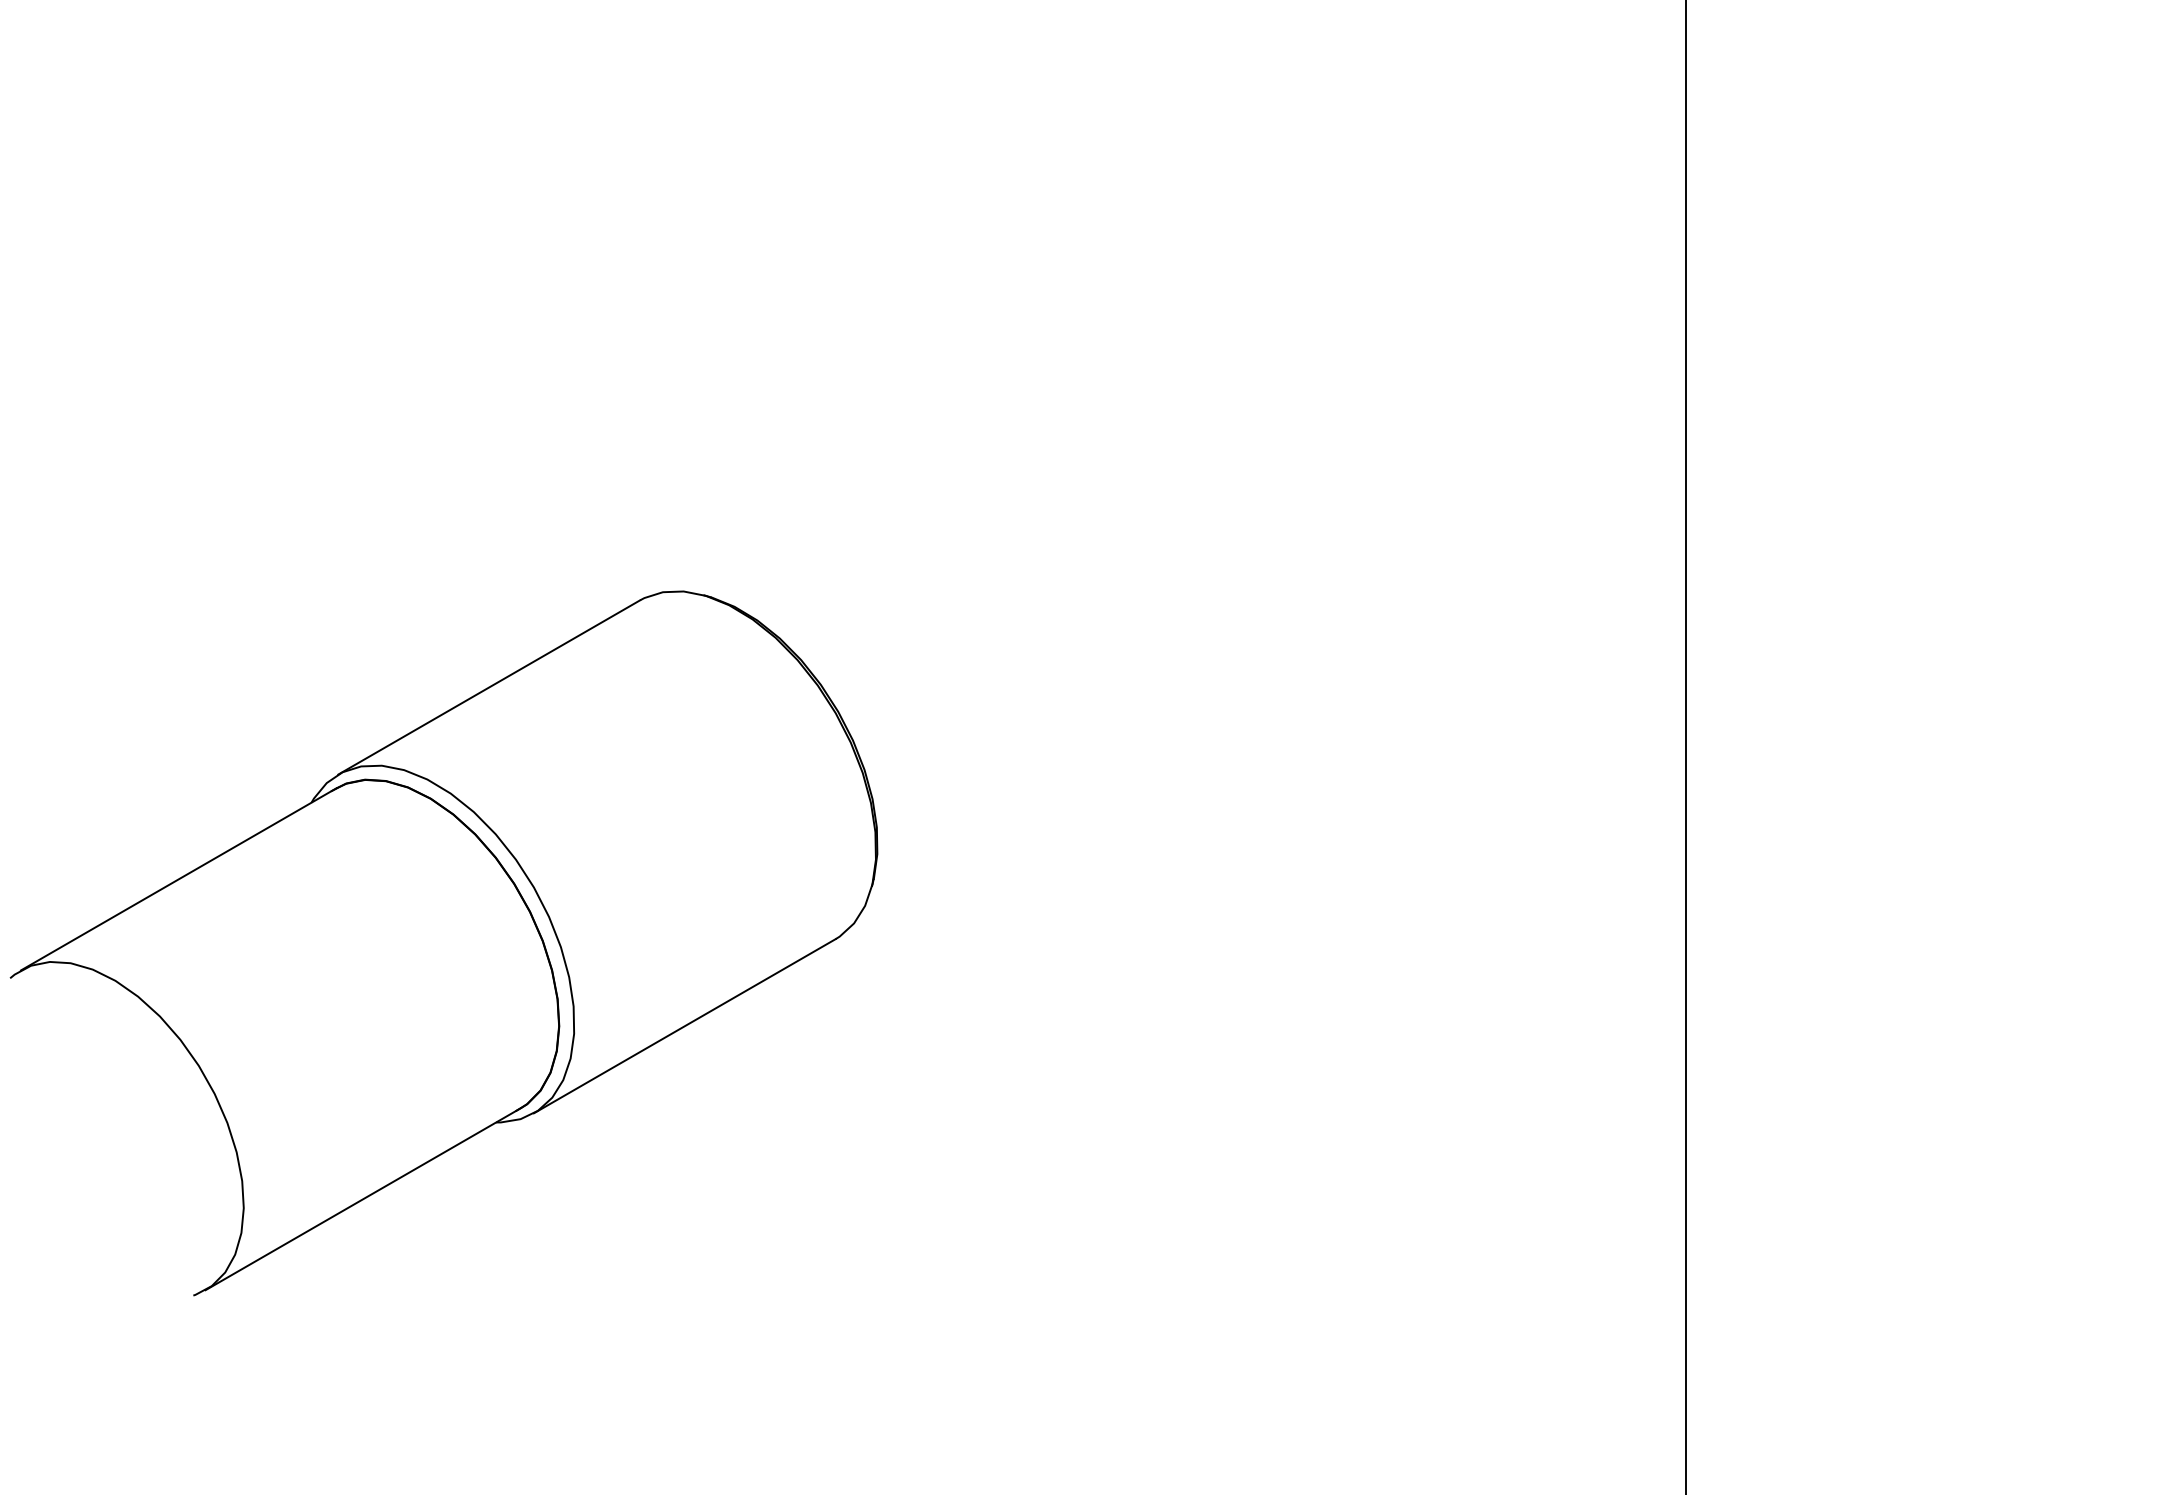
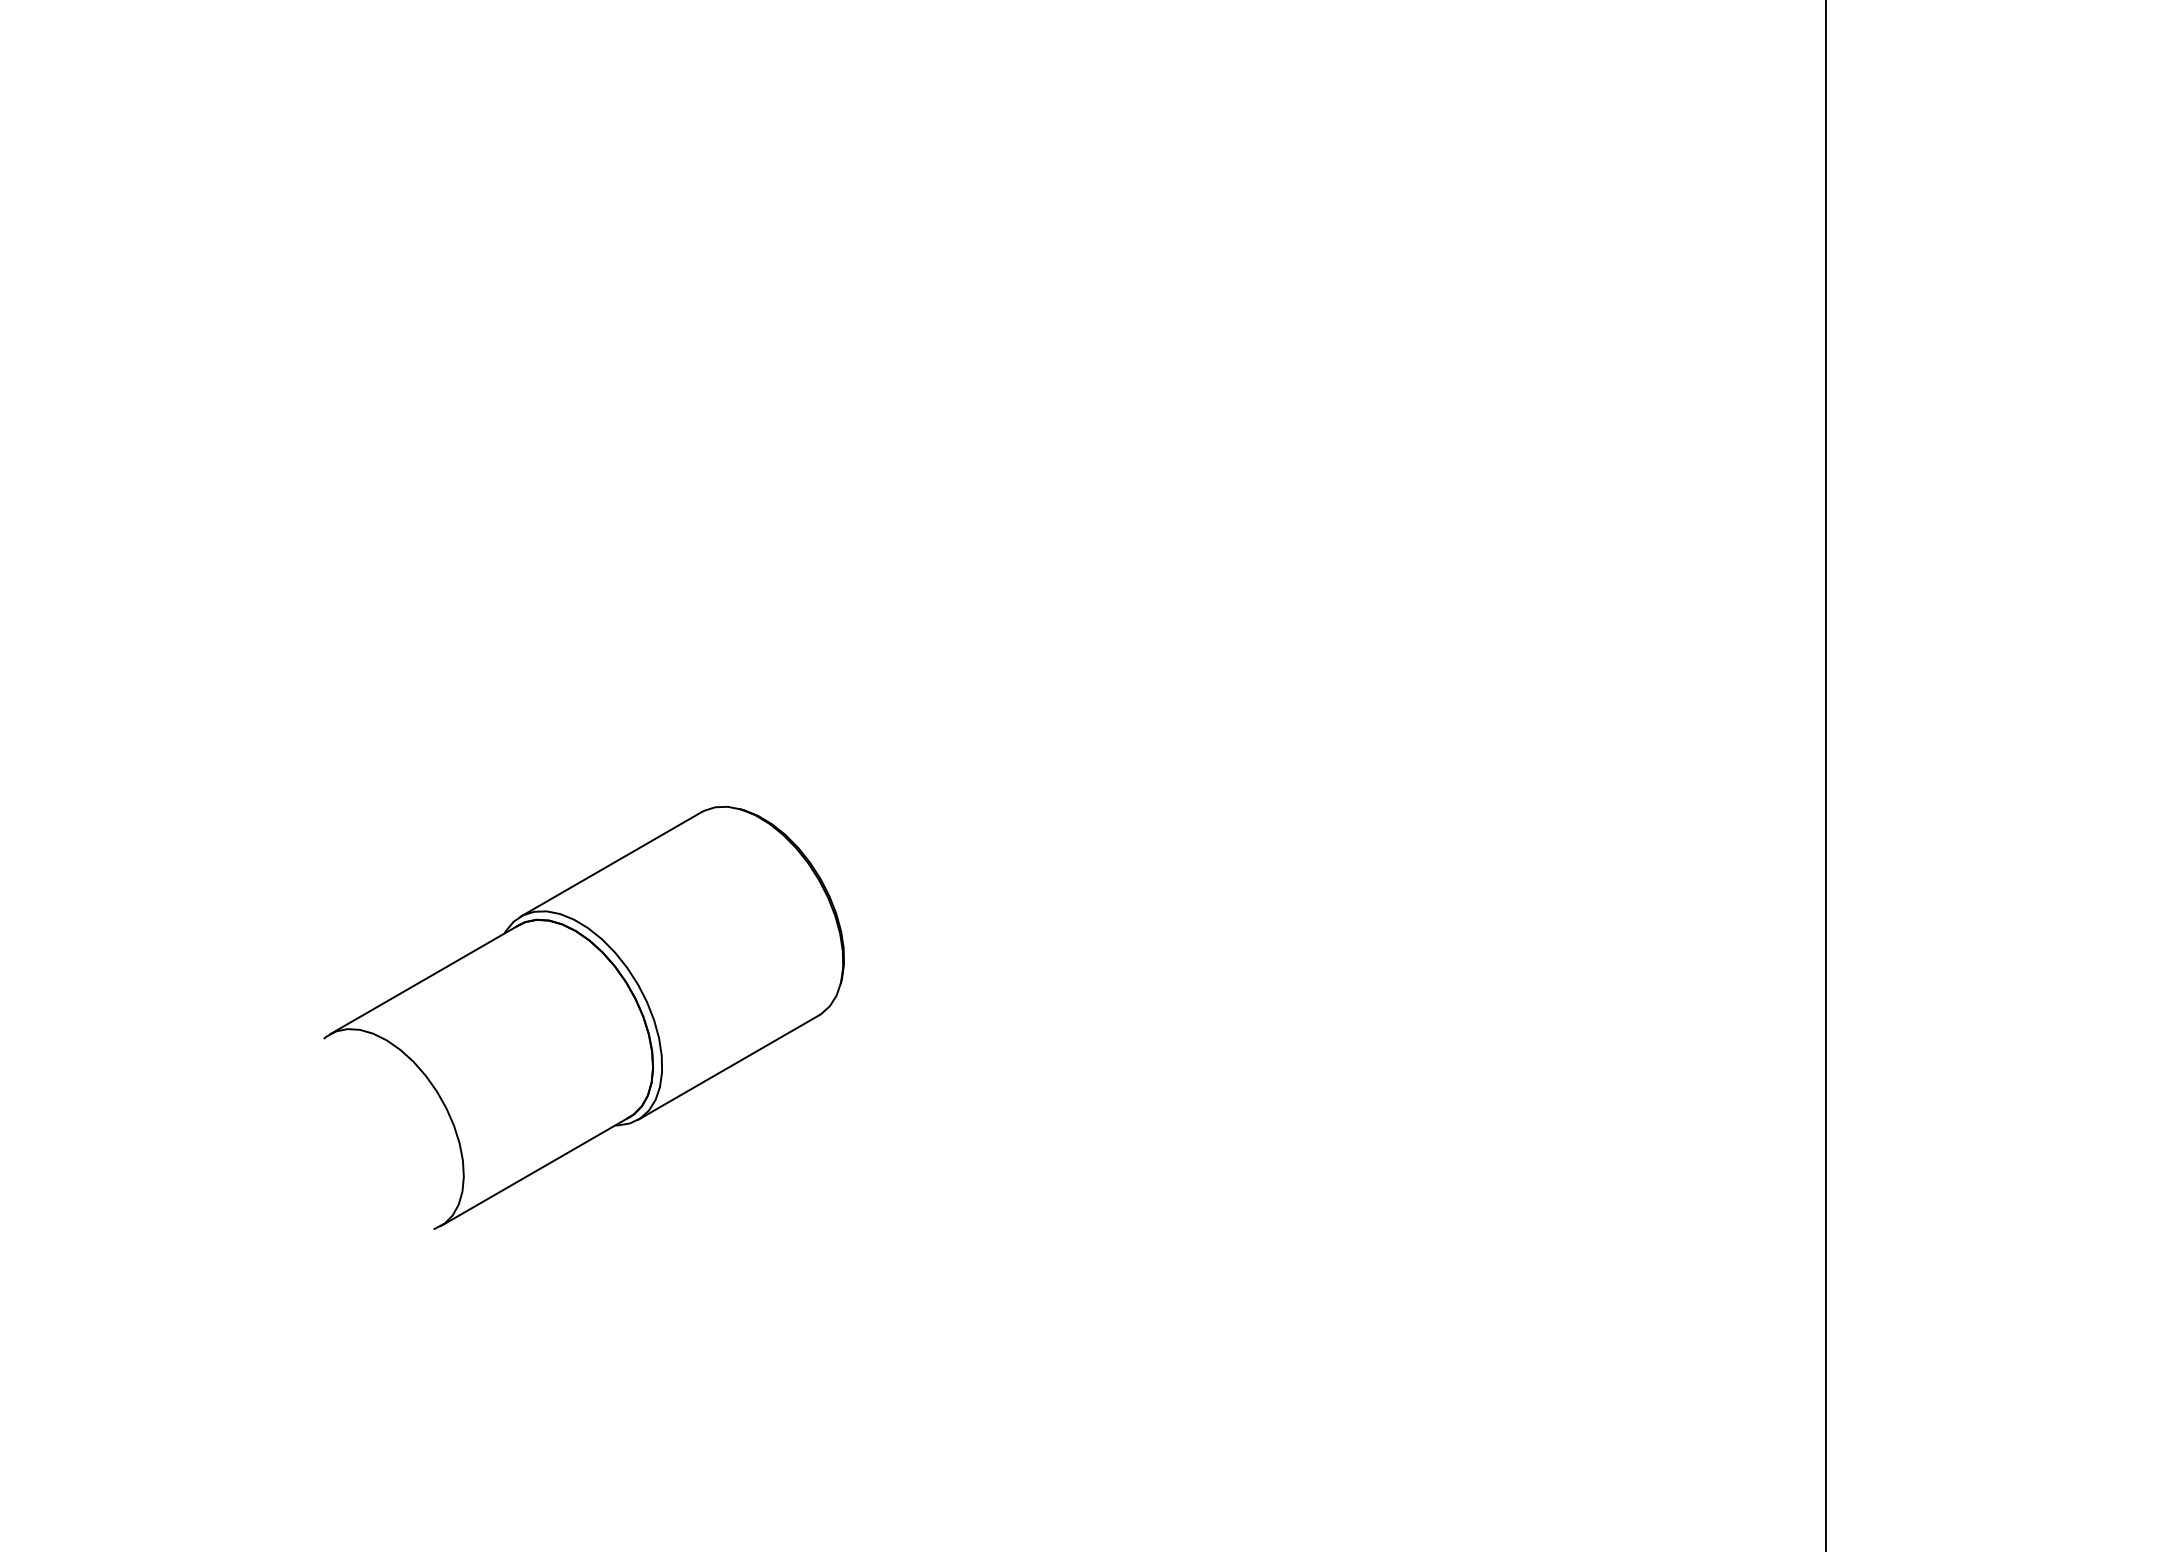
part: (443, 942) -> (583, 1017), size x0.6

